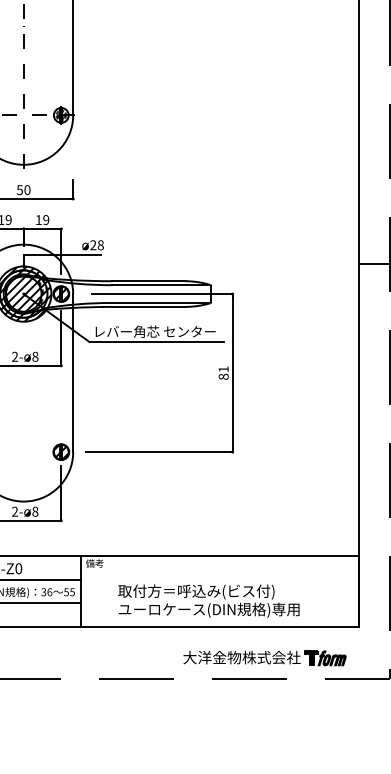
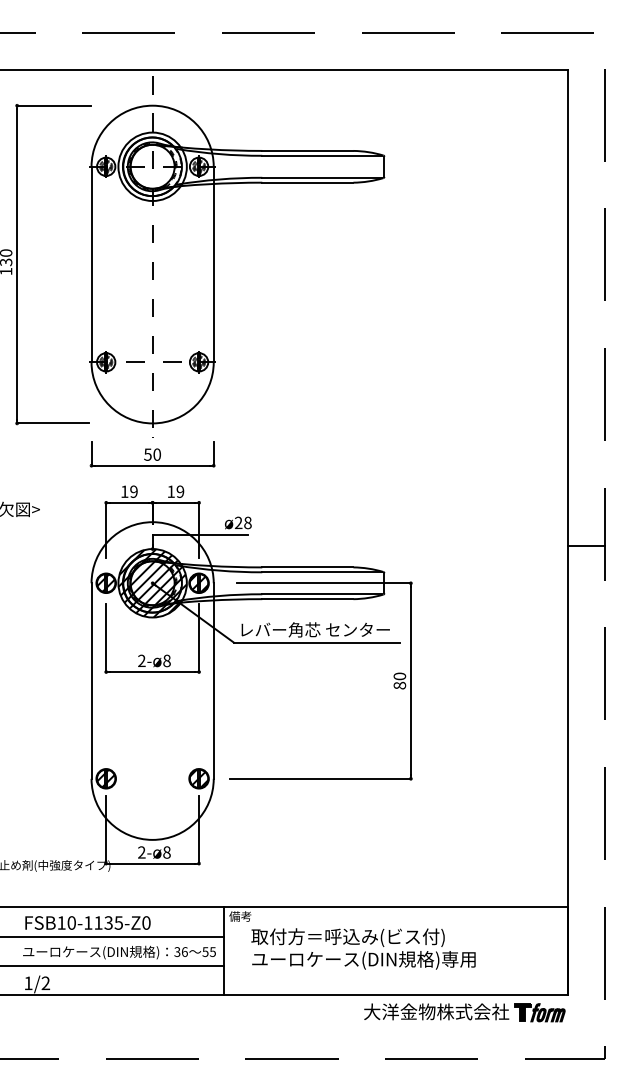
text: (223, 369) -> (399, 676), 81 -> 80
text: (208, 600) -> (363, 948), moved
part: (264, 658) -> (464, 1012), moved

